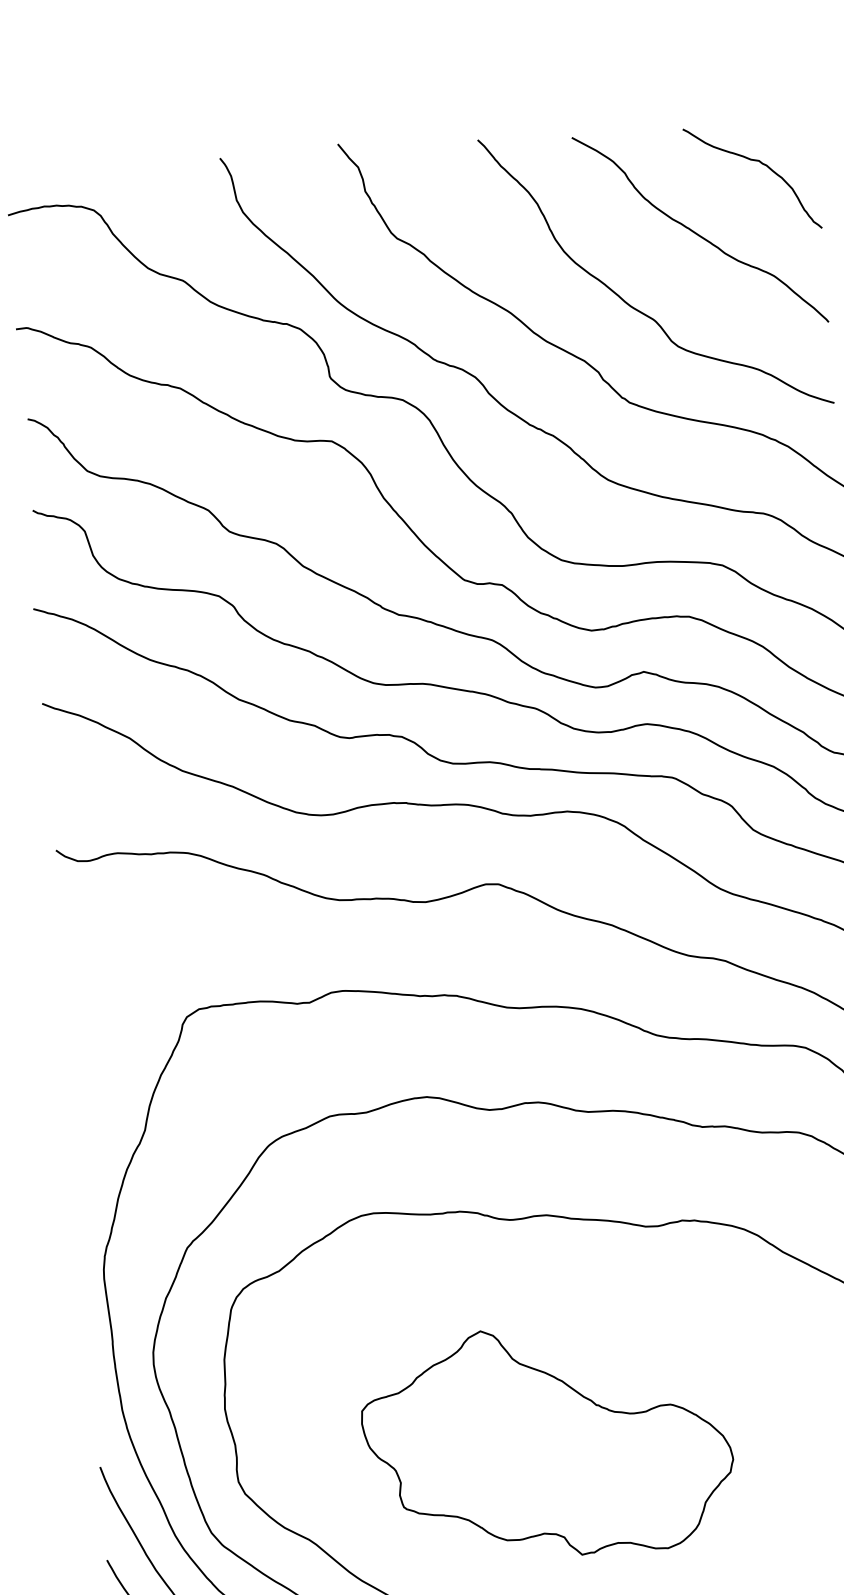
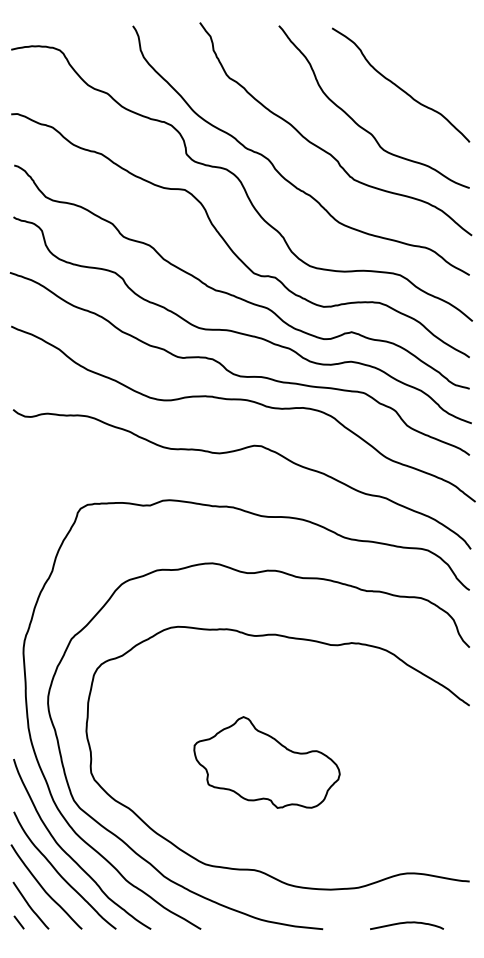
curve: (755, 162) -> (434, 49), removed
part: (546, 1441) -> (266, 762), size x0.7

